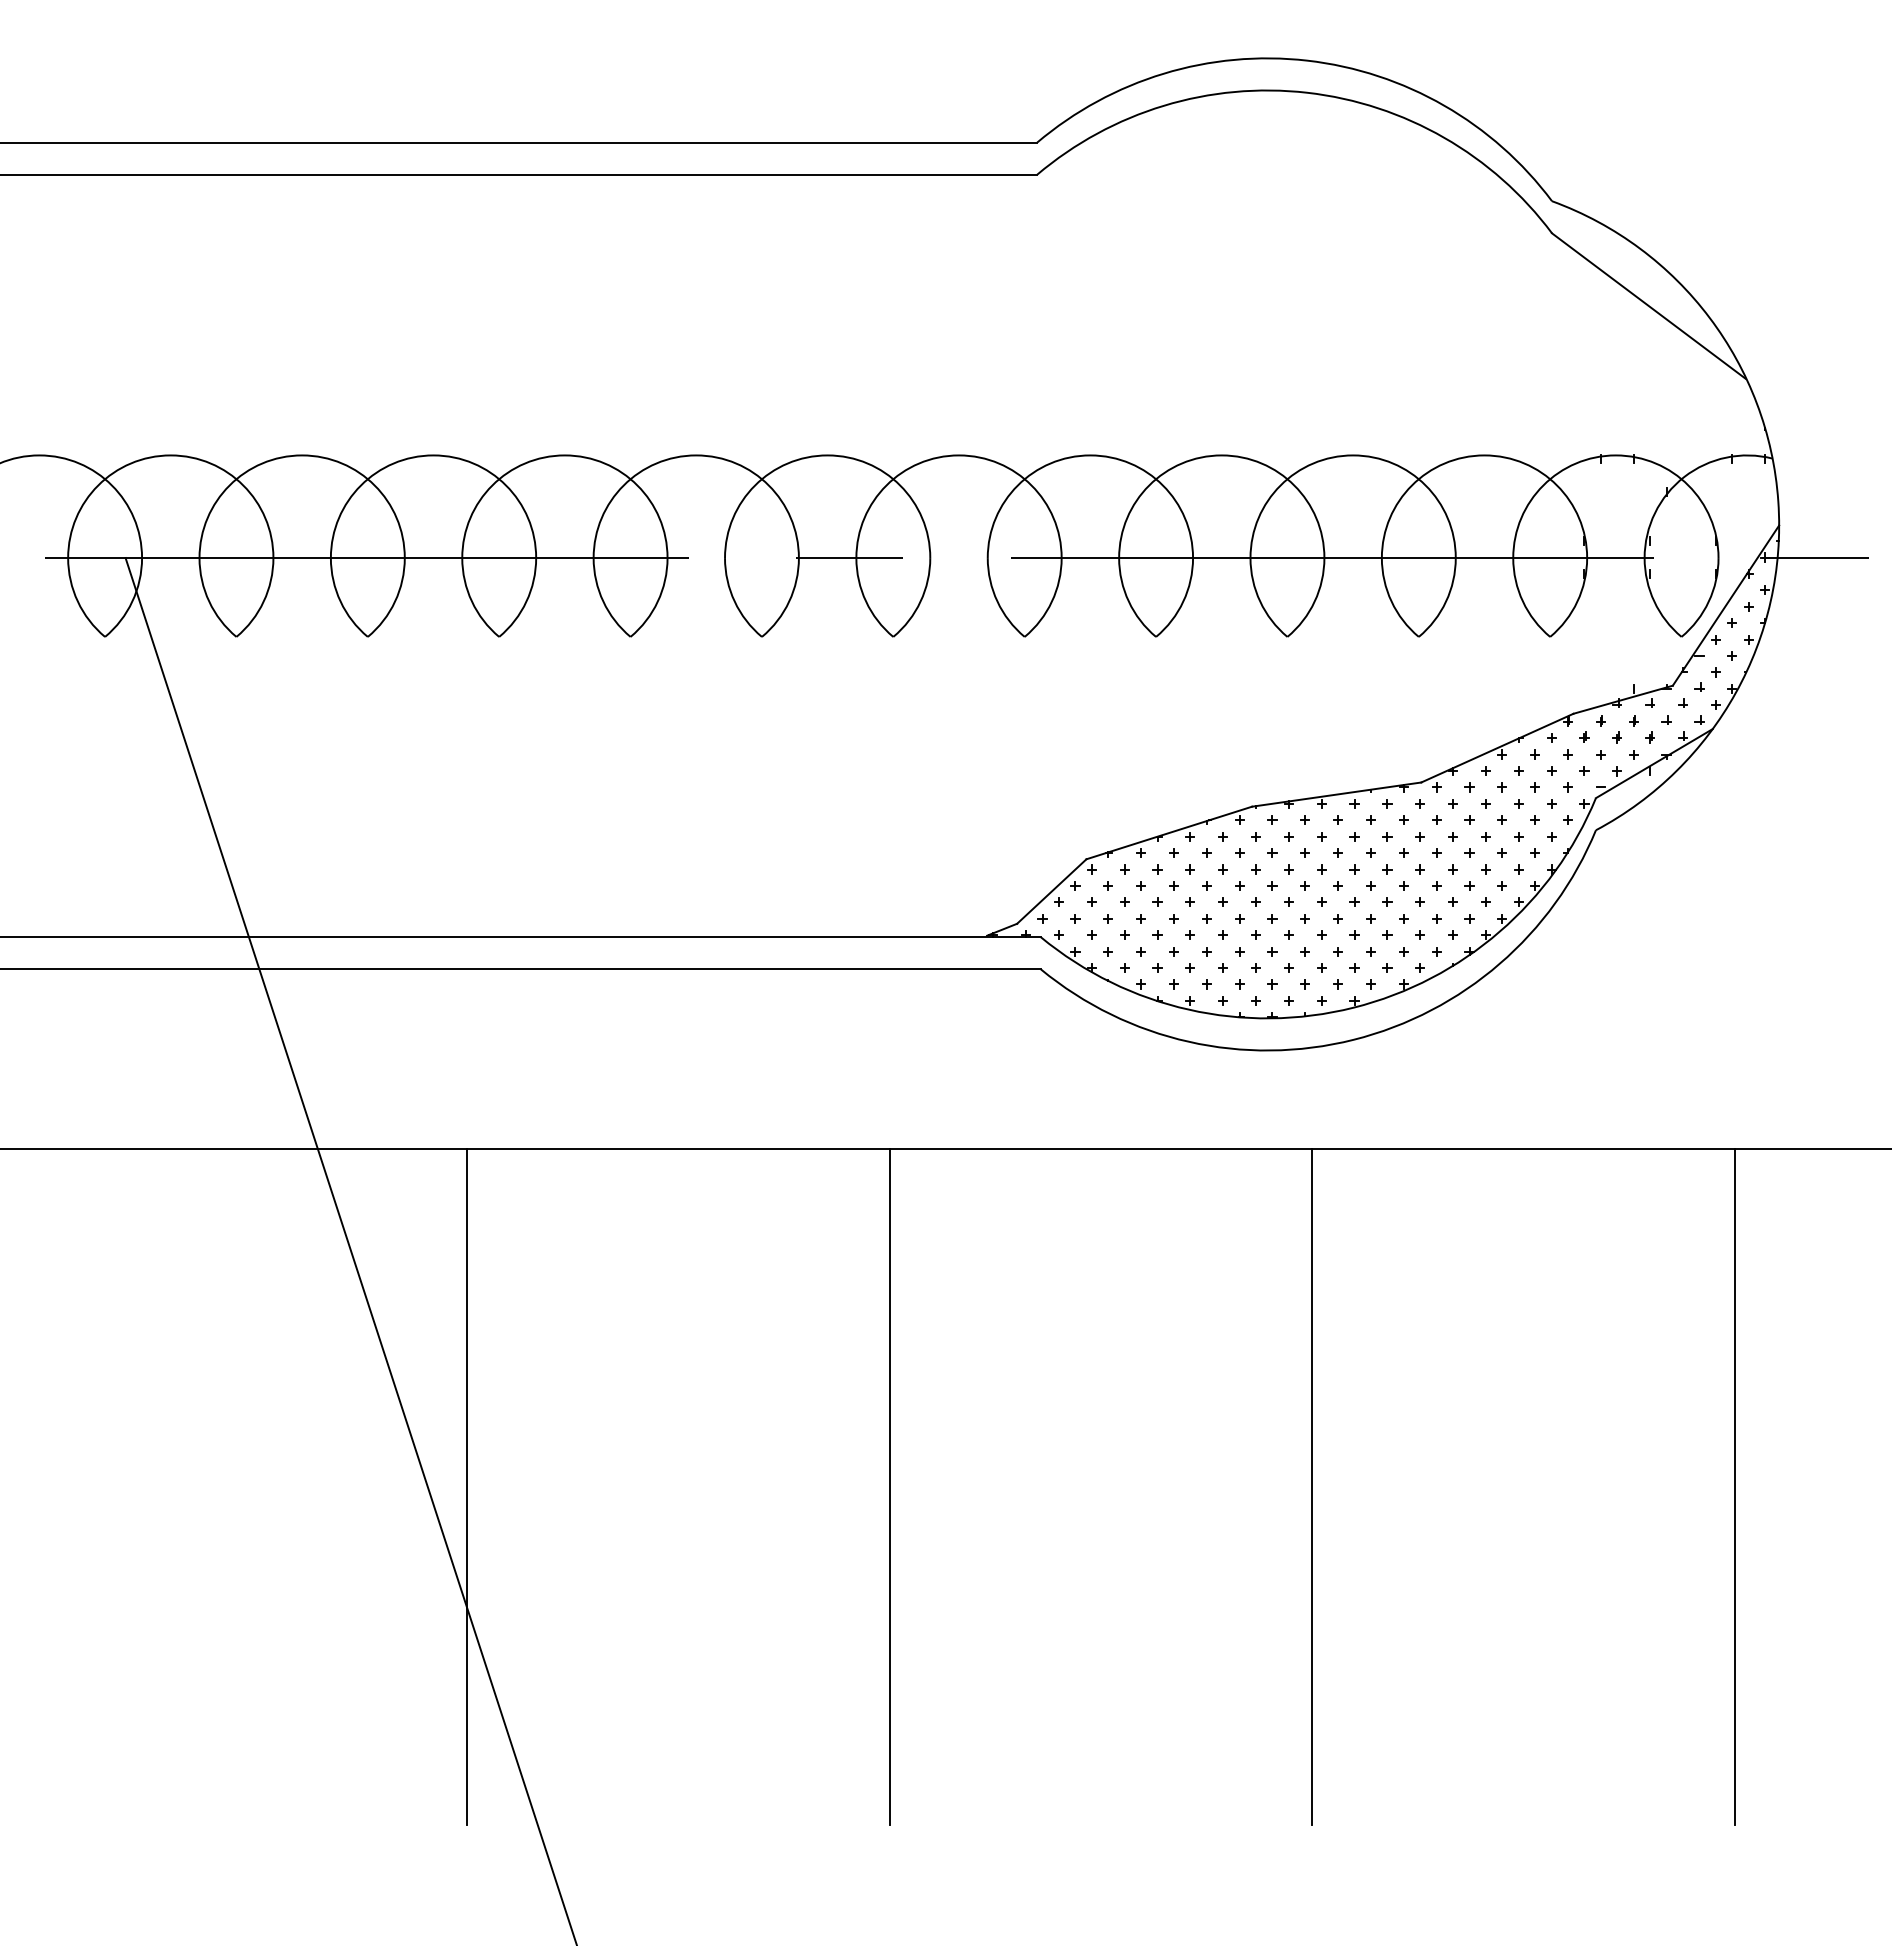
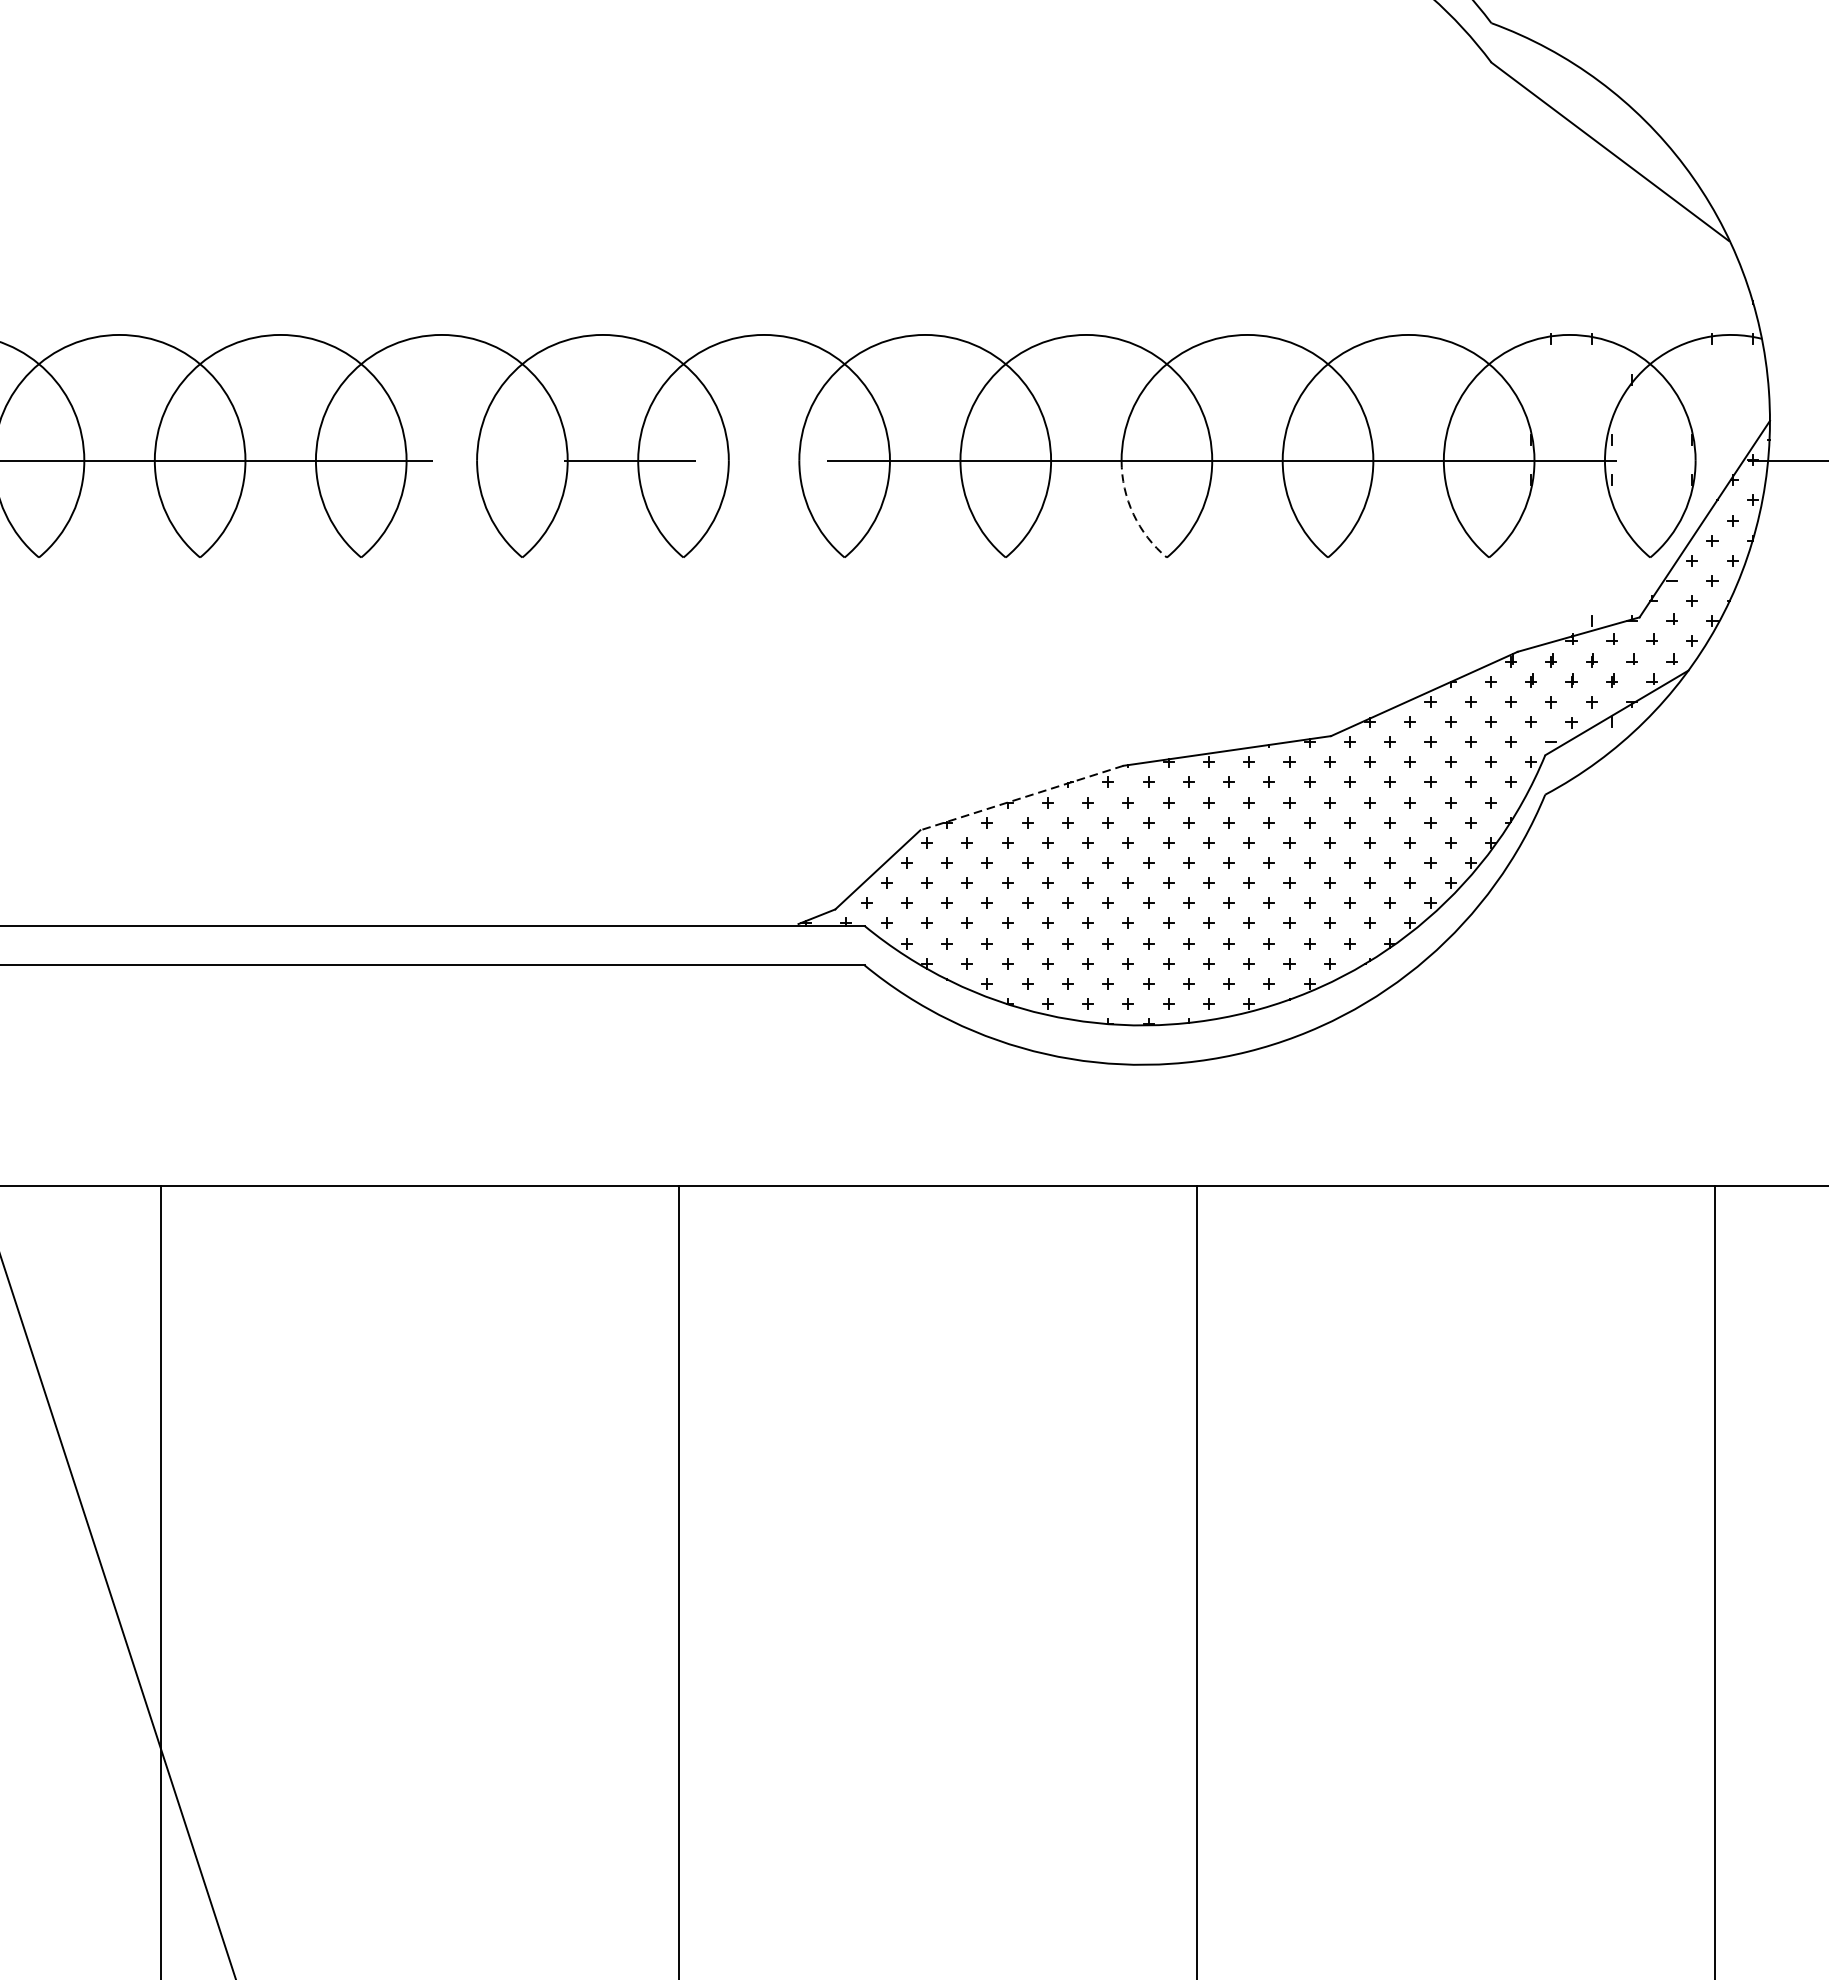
arc: (1260, 601) -> (1133, 514), solid -> dashed
line: (1169, 832) -> (1022, 797), solid -> dashed

